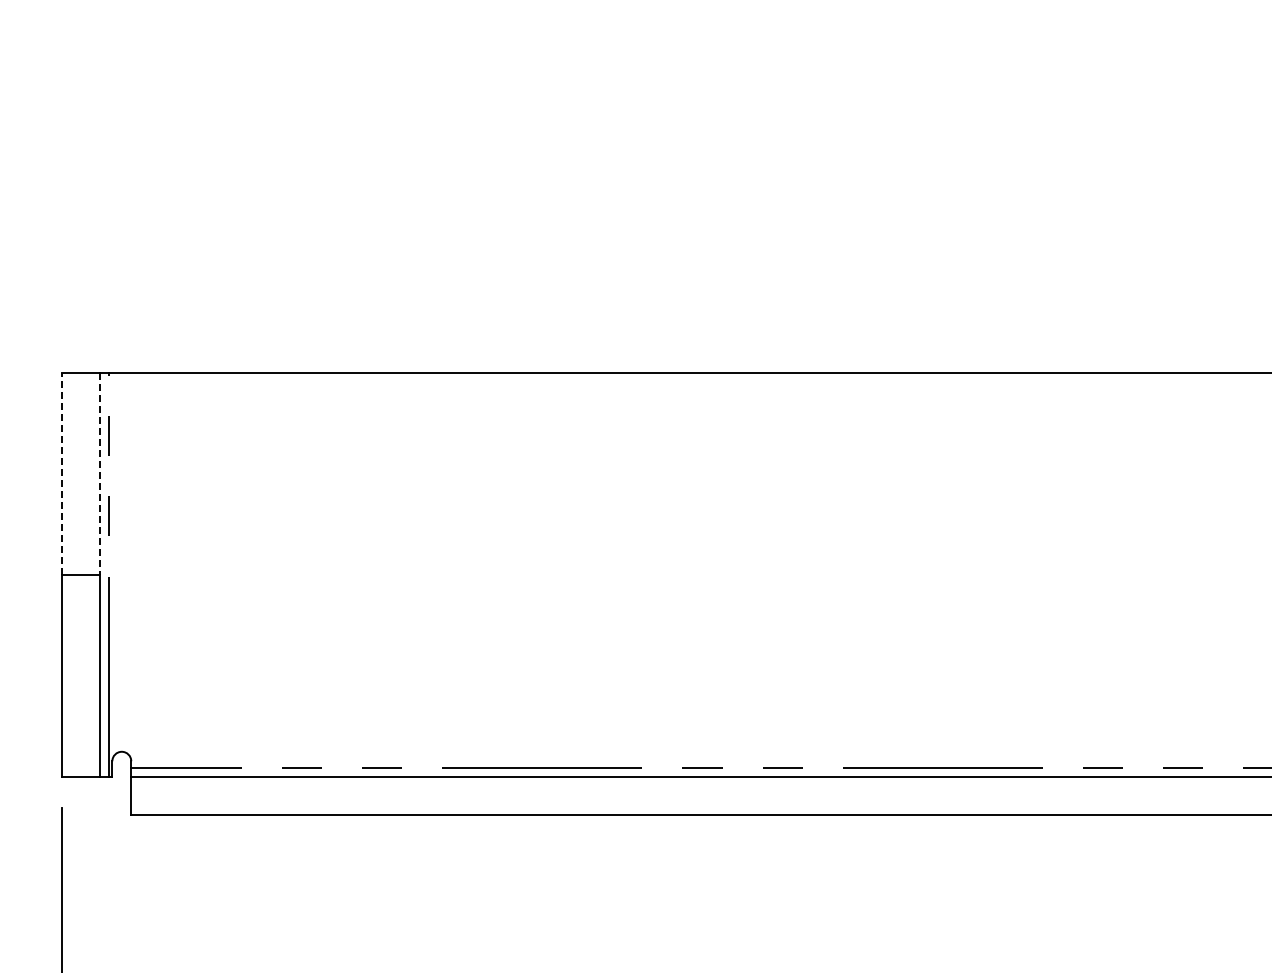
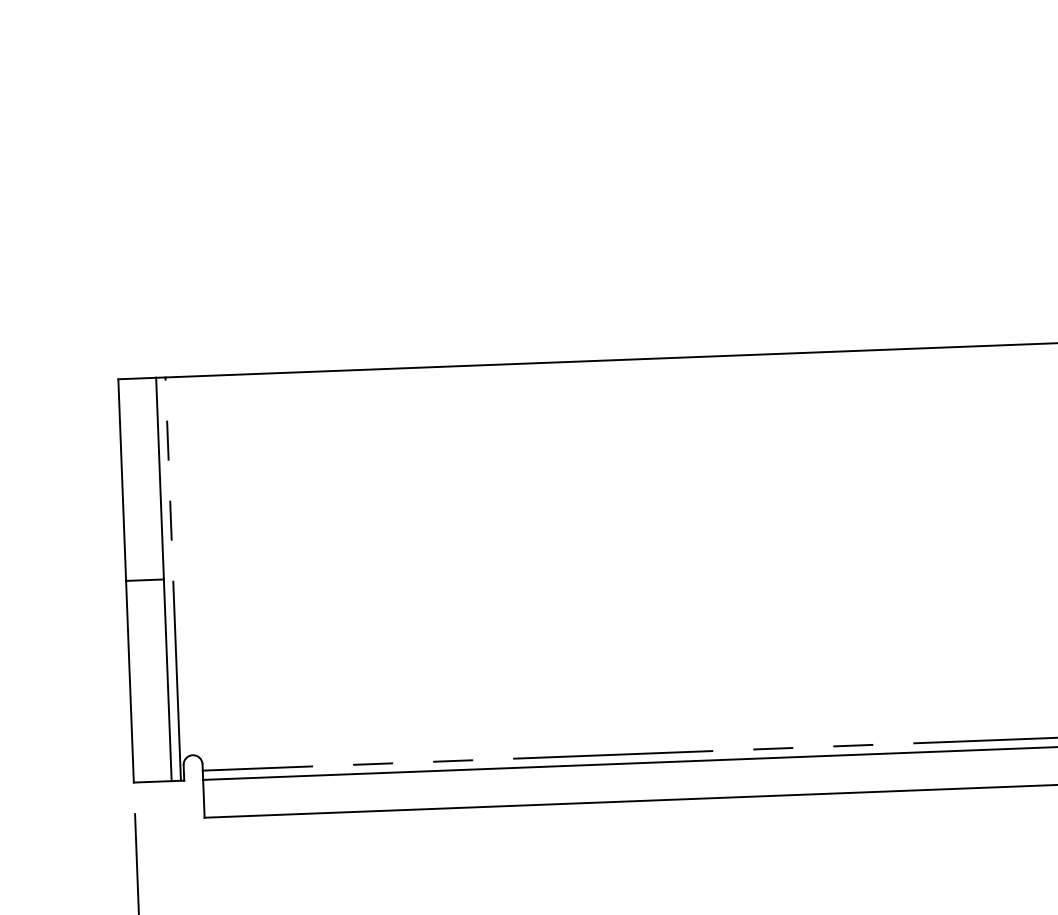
line: (61, 473) -> (121, 479), dashed -> solid
line: (99, 473) -> (159, 478), dashed -> solid

